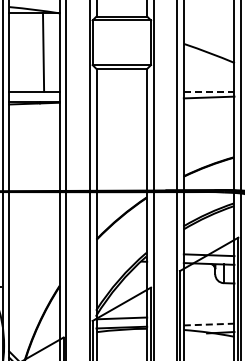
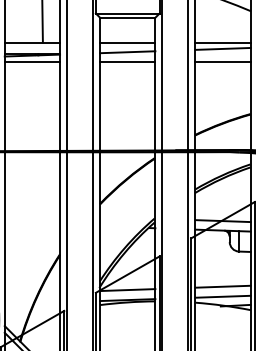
line: (121, 91) -> (127, 42), added
line: (209, 91) -> (223, 42), dashed -> solid
line: (121, 100) -> (127, 52), added
line: (34, 109) -> (32, 61), added
line: (121, 109) -> (127, 61), added
line: (208, 109) -> (222, 61), added
line: (208, 315) -> (222, 286), added
line: (209, 324) -> (223, 296), dashed -> solid

